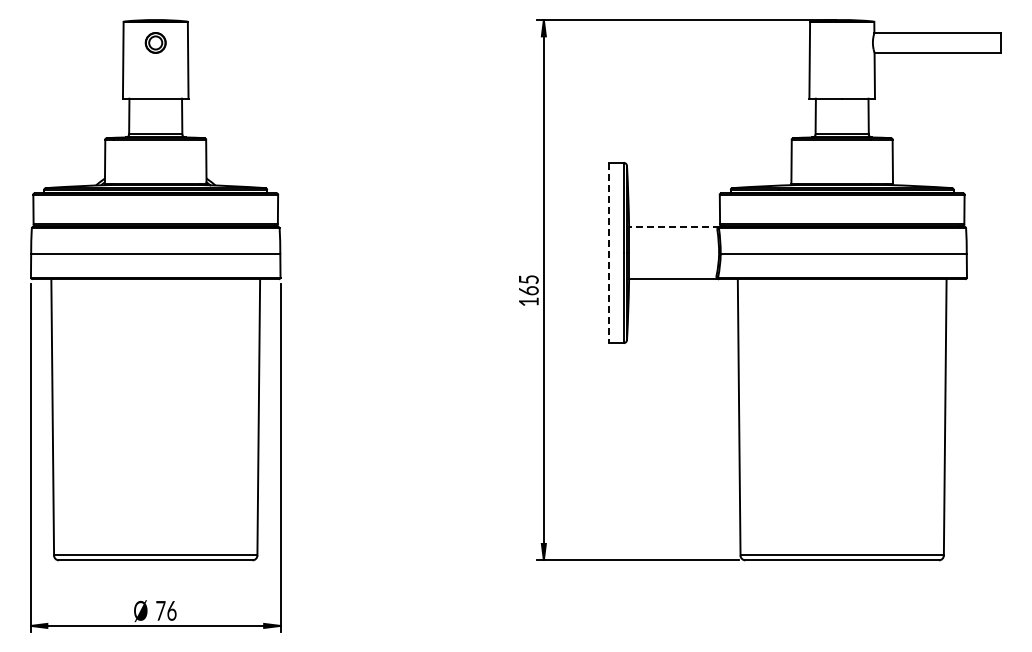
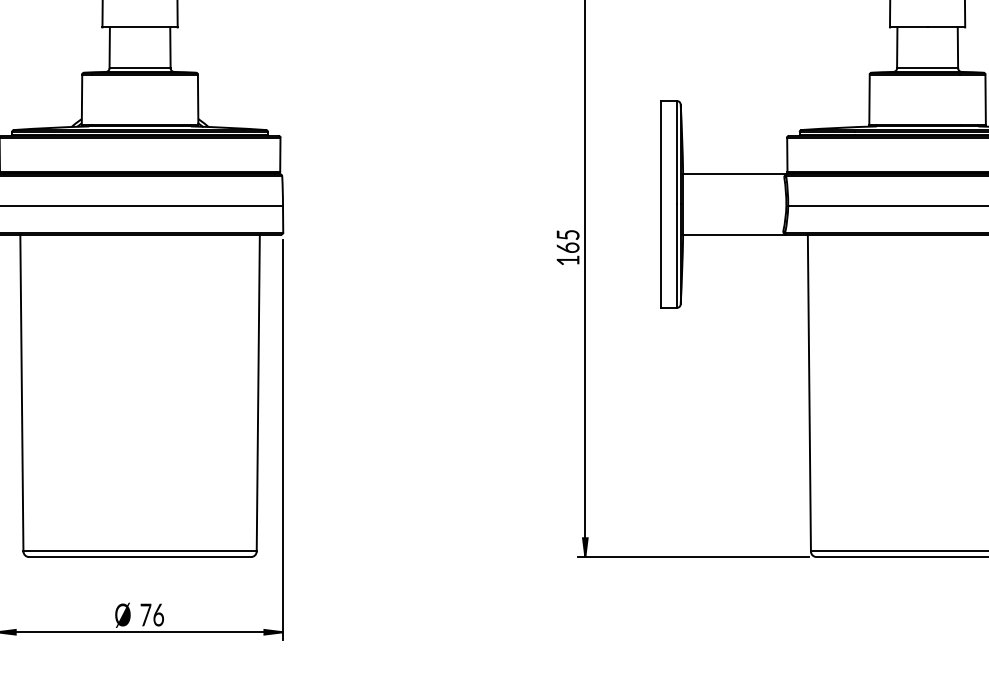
line: (674, 226) -> (735, 174), dashed -> solid
line: (609, 253) -> (660, 205), dashed -> solid

